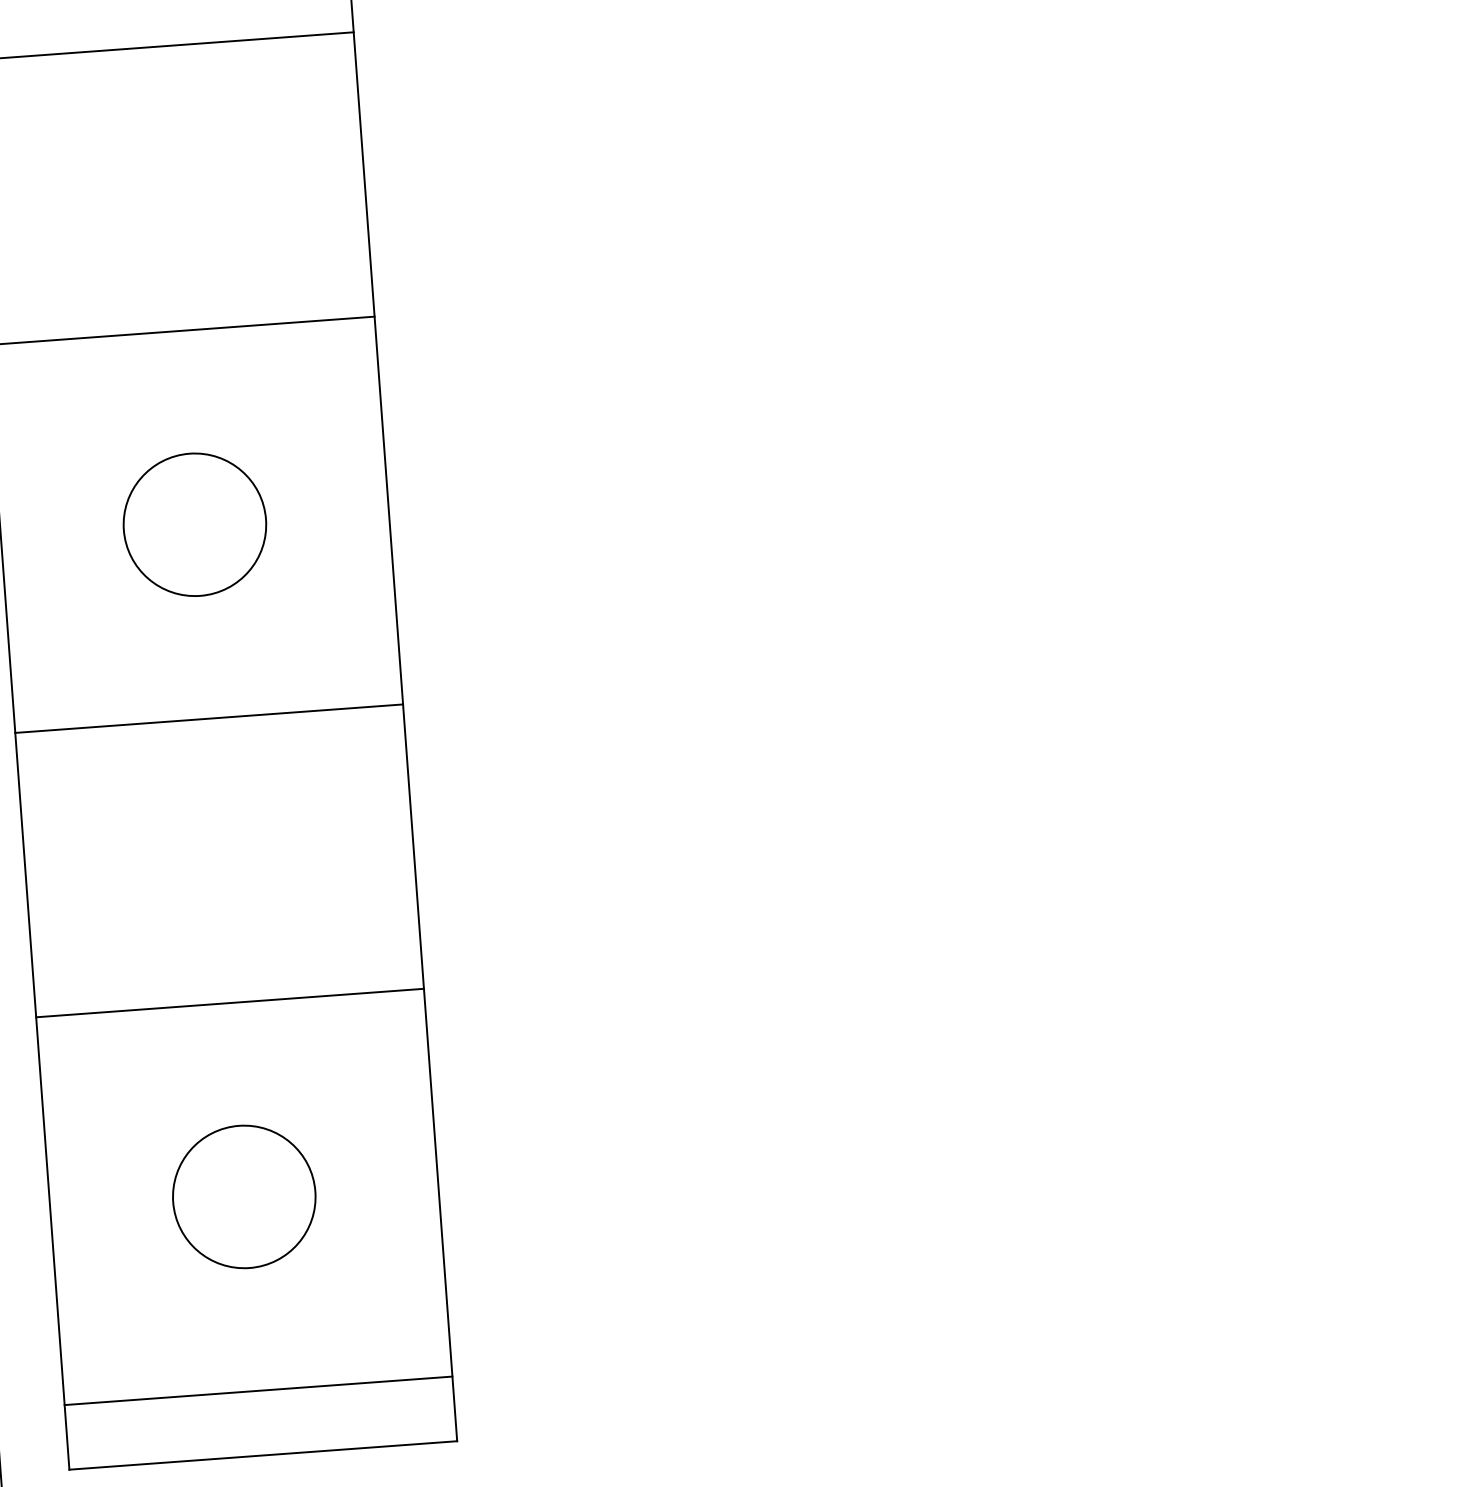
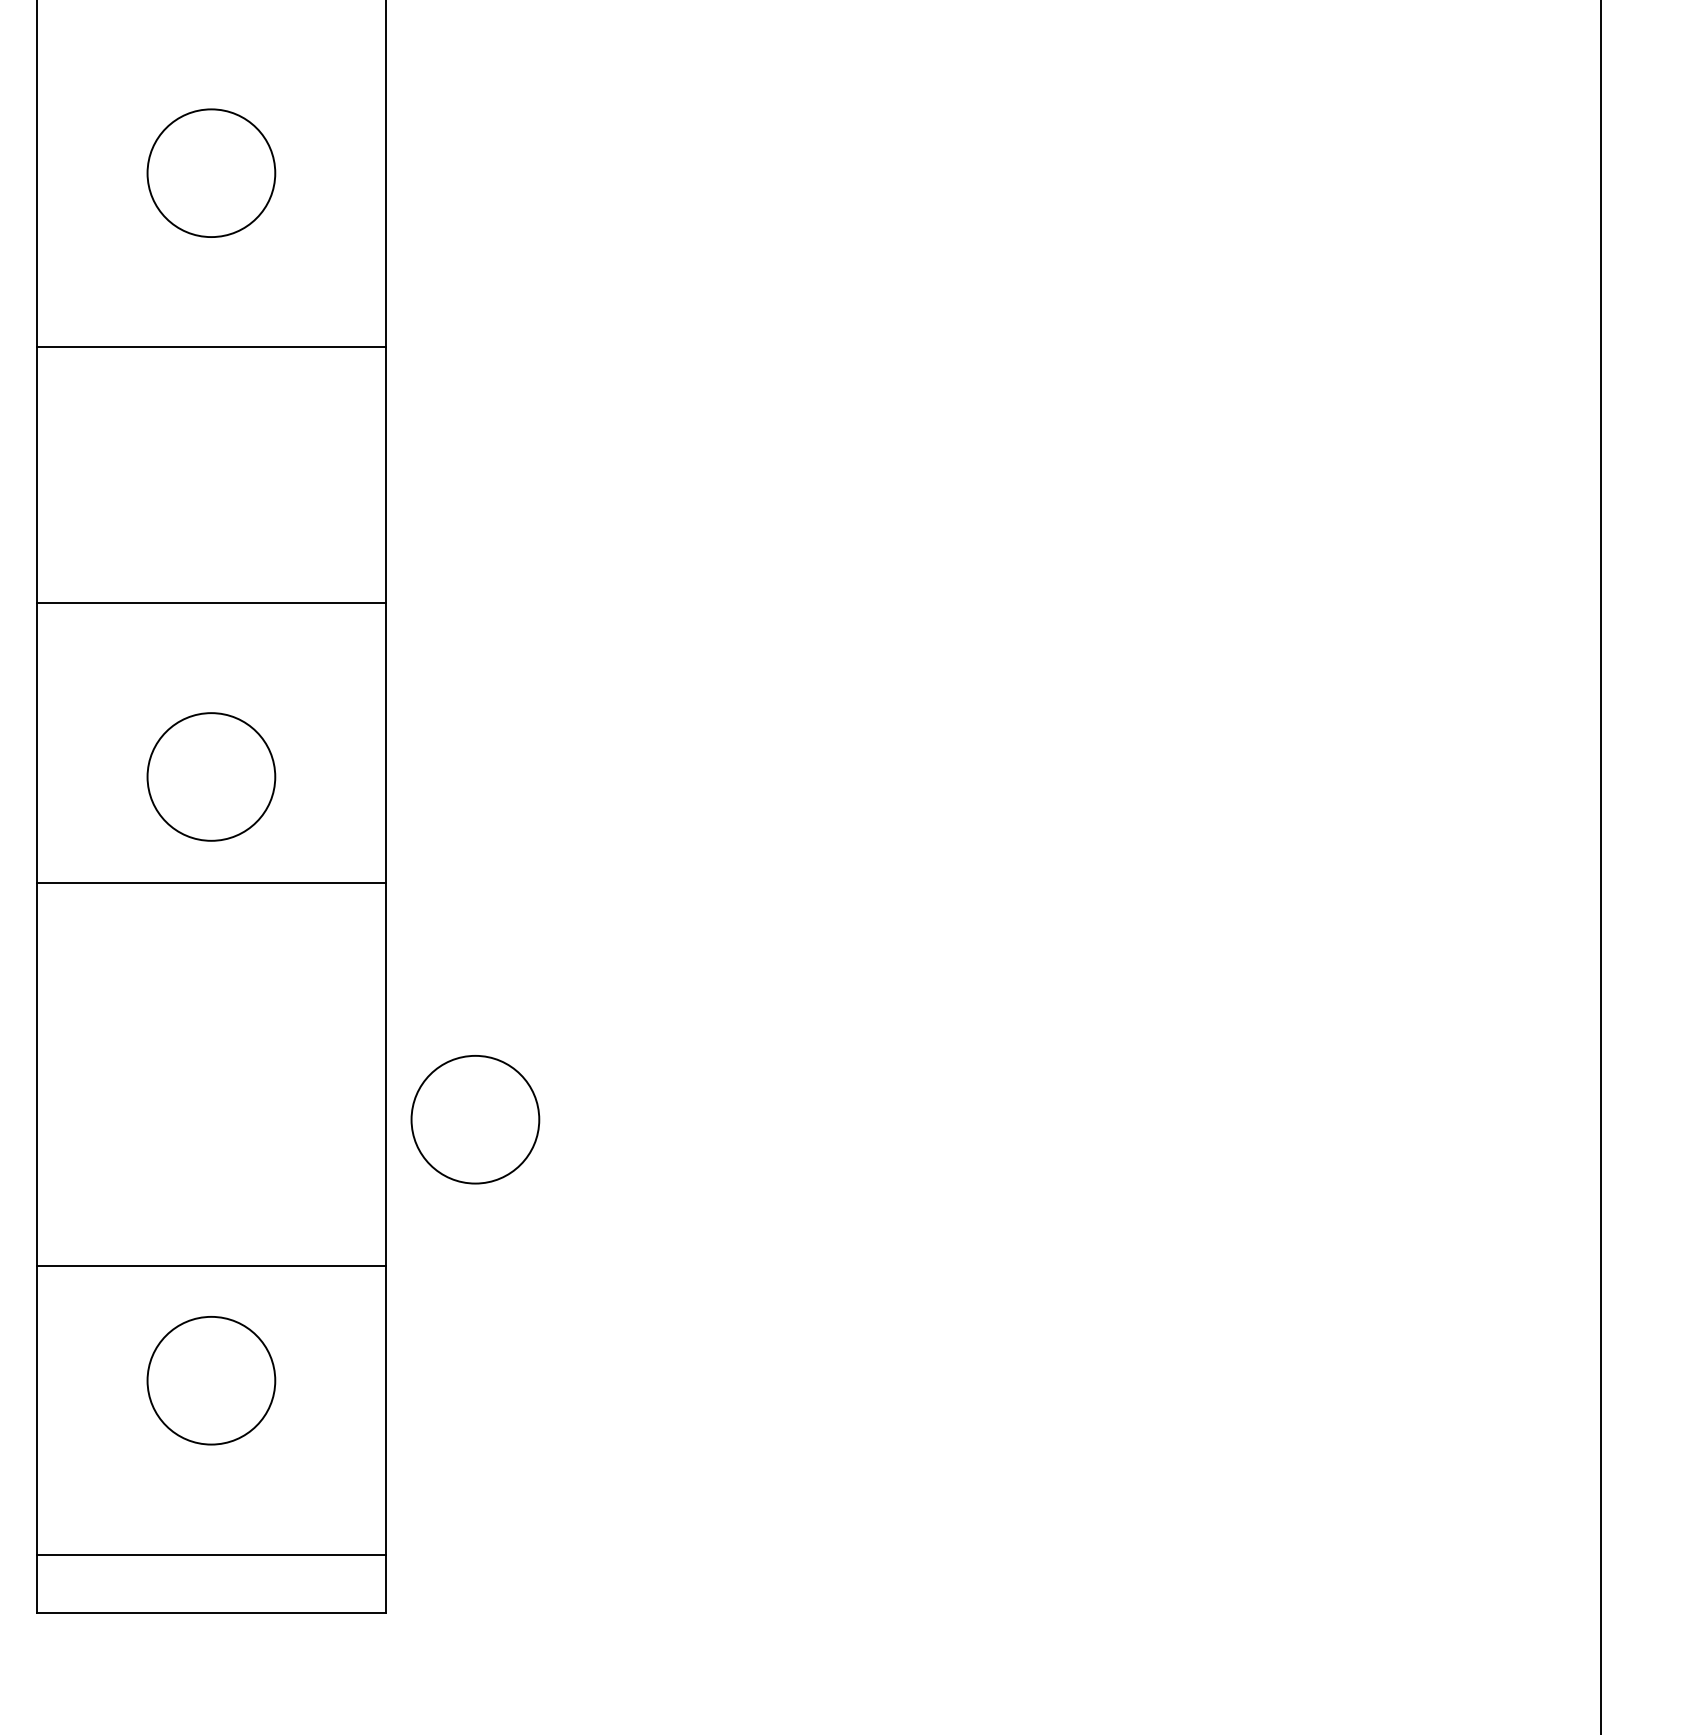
line: (209, 719) -> (211, 883), moved
circle: (516, 884) -> (475, 1119), added
line: (230, 1002) -> (211, 1265), moved

